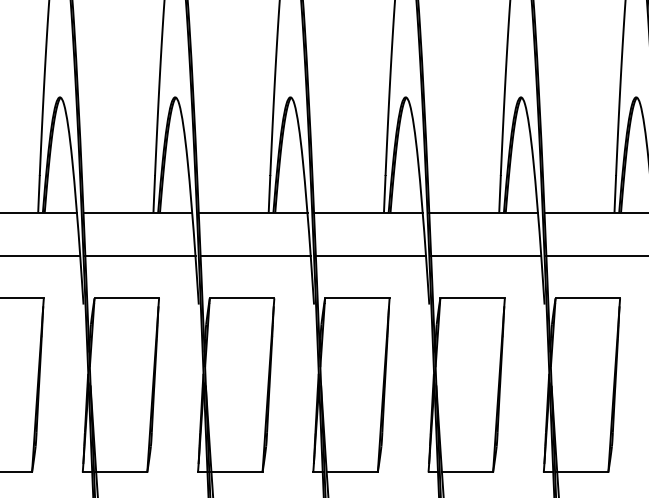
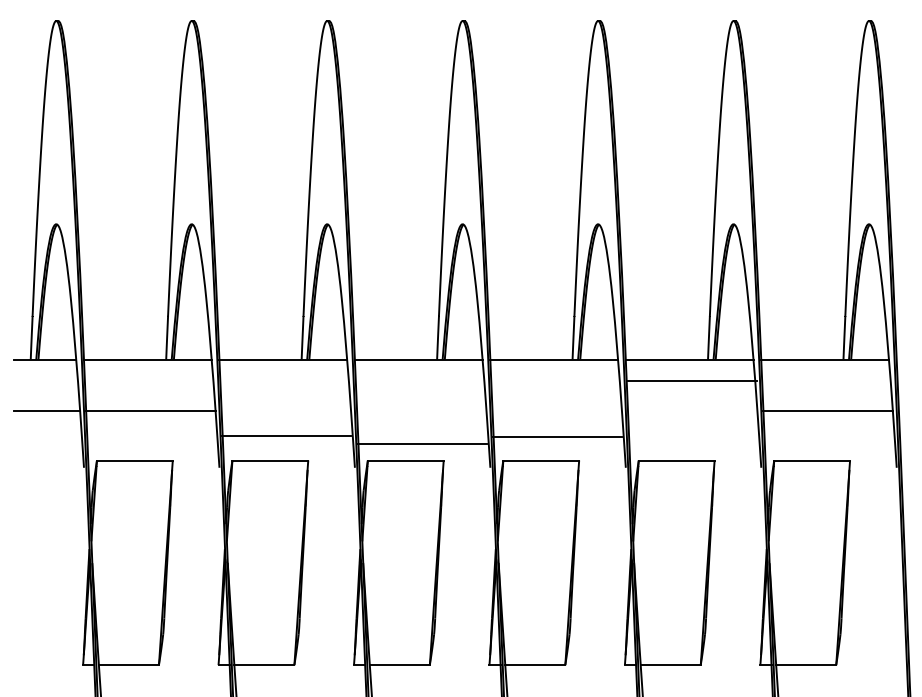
line: (140, 256) -> (286, 436), moved
line: (255, 256) -> (421, 444), moved
line: (370, 256) -> (556, 437), moved
line: (486, 256) -> (692, 381), moved

